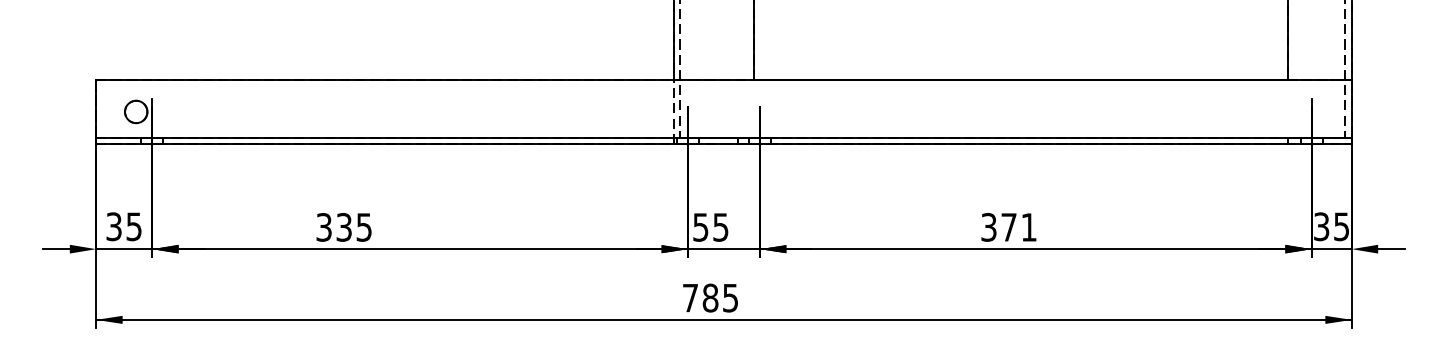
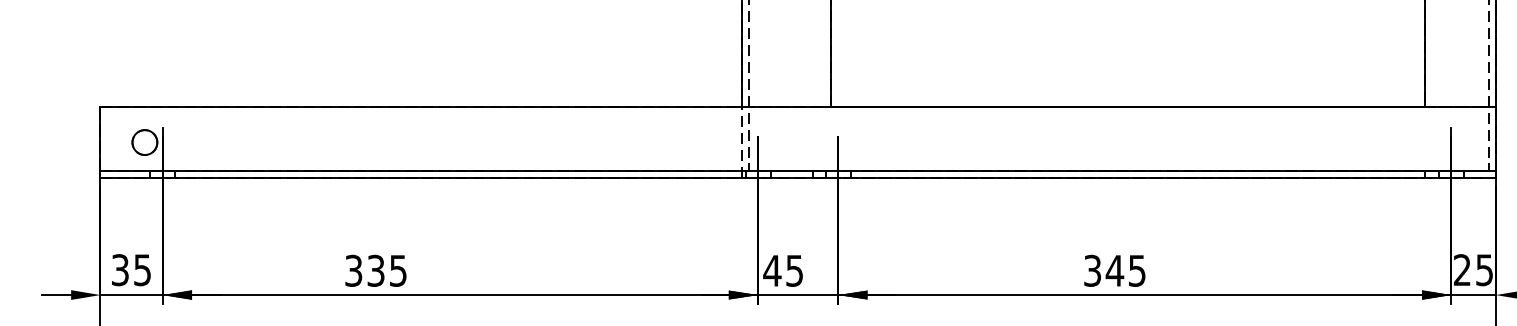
text: (1321, 226) -> (1462, 269), 35 -> 25
text: (700, 227) -> (772, 270), 55 -> 45
text: (1018, 227) -> (1125, 270), 371 -> 345

